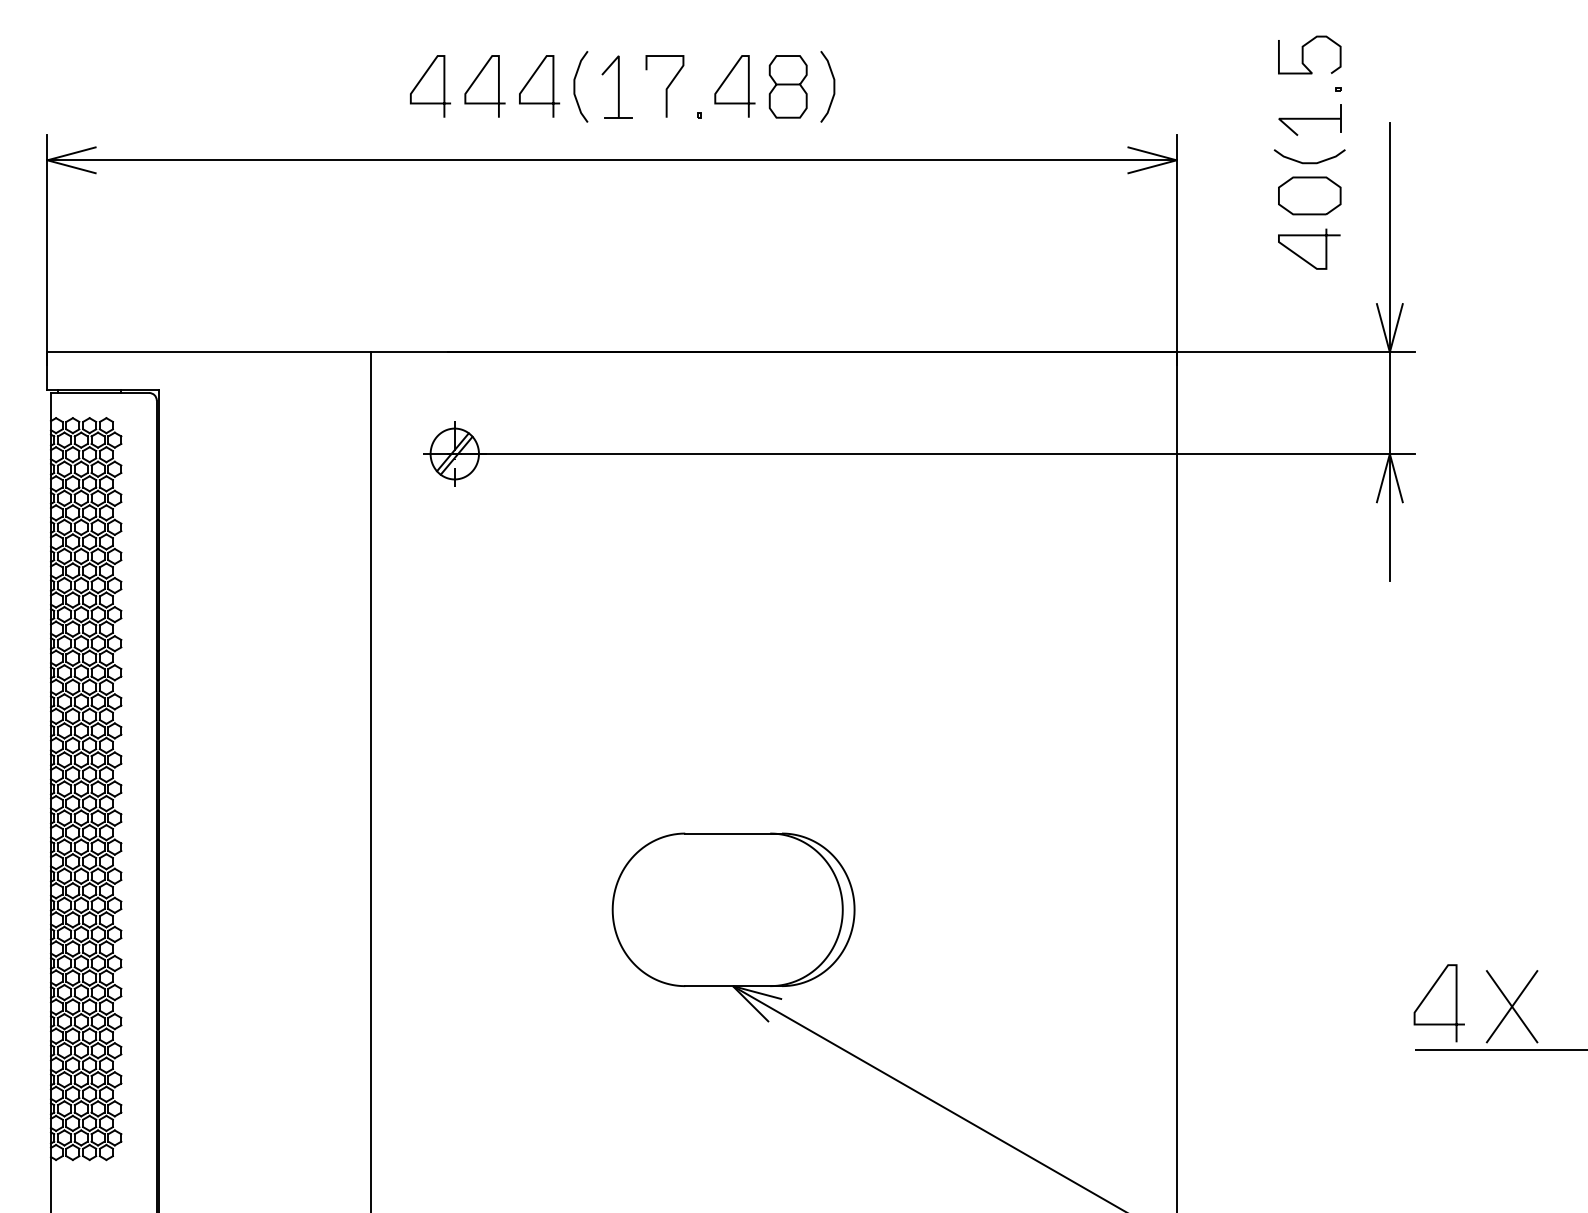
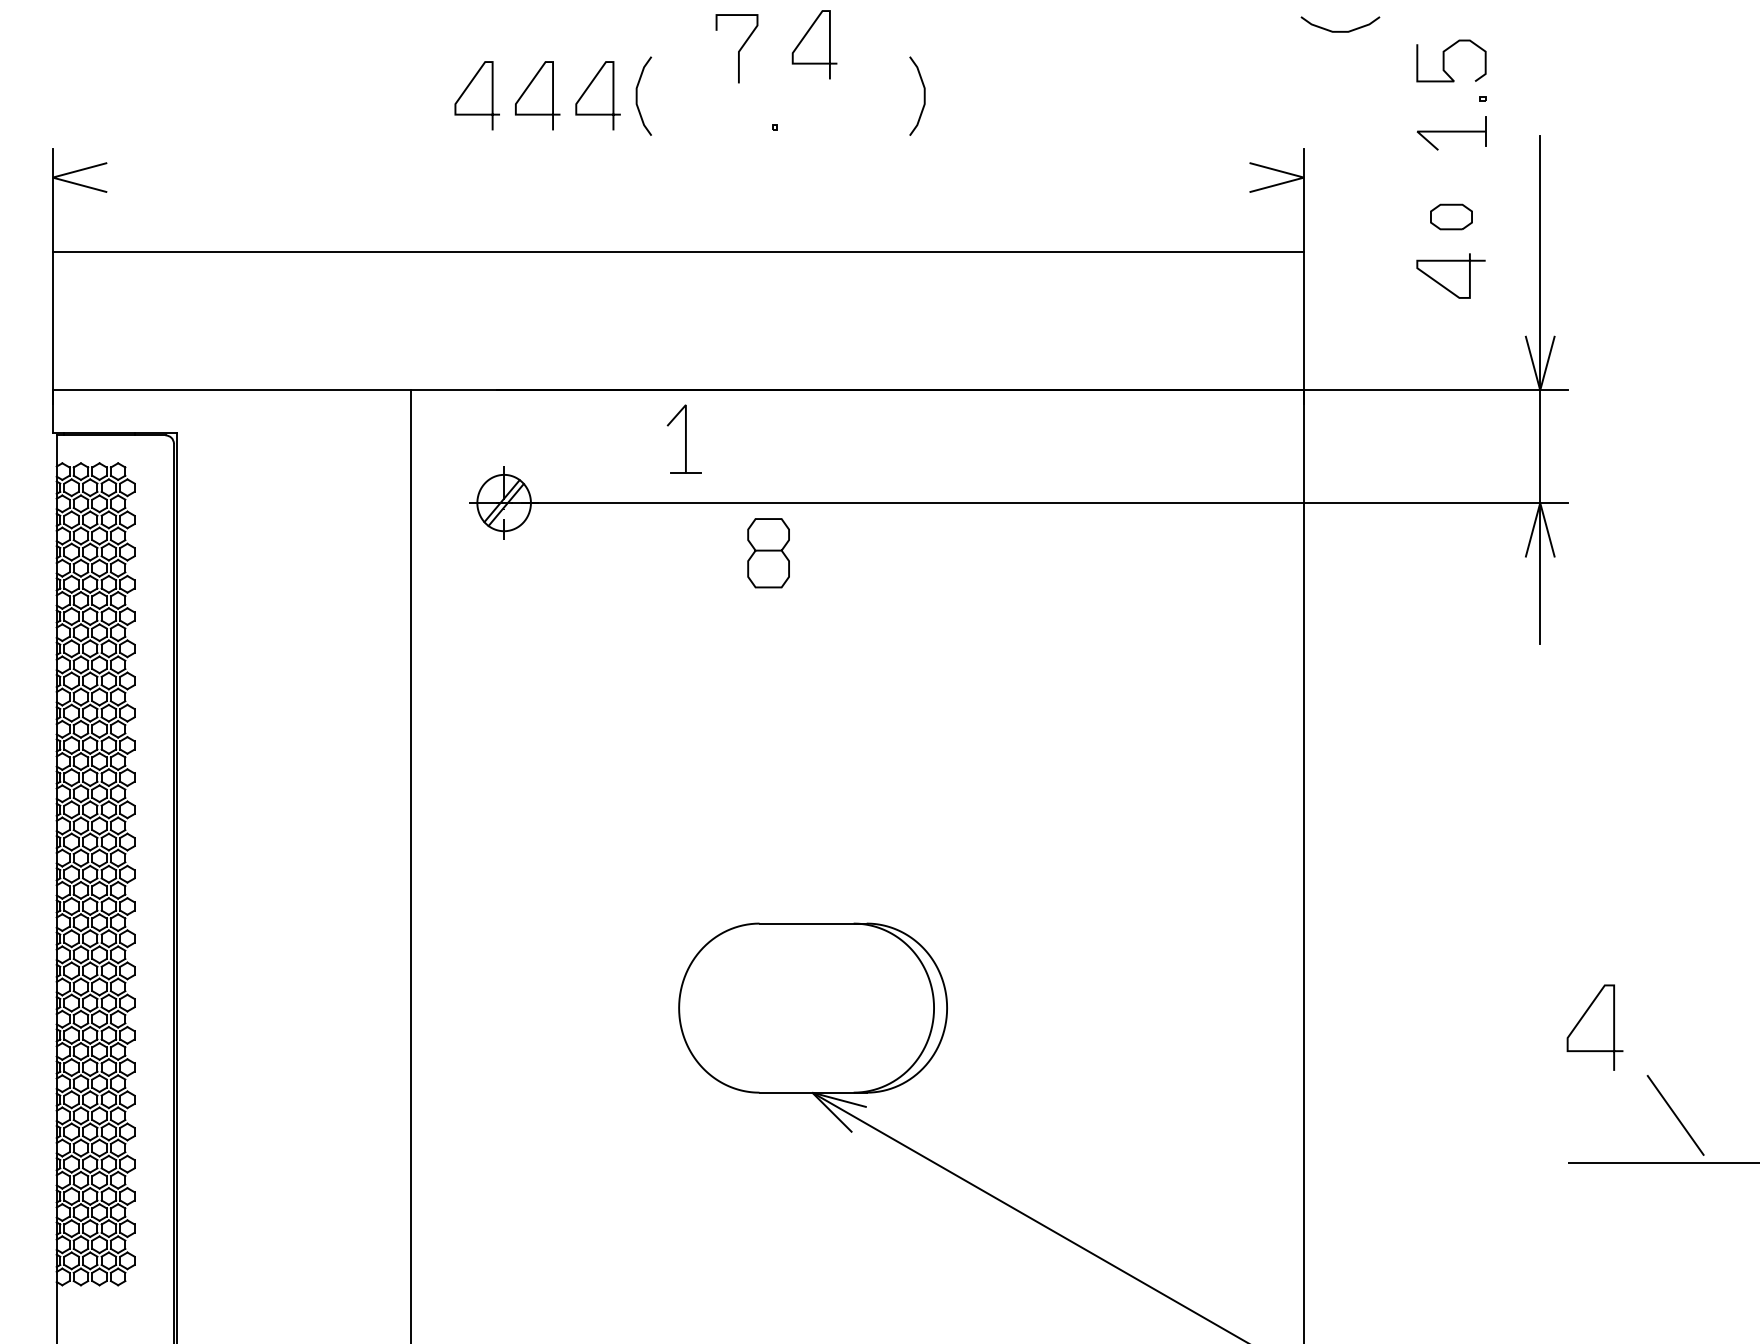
curve: (725, 80) -> (804, 38), moved
curve: (788, 85) -> (768, 551), moved
part: (616, 86) -> (683, 438), moved
curve: (666, 88) -> (738, 50), moved
line: (611, 160) -> (677, 251), moved
curve: (1309, 162) -> (1340, 31), moved
part: (1309, 195) -> (1451, 216), size x0.6
curve: (1427, 996) -> (1581, 1020), moved
line: (1511, 1005) -> (1675, 1114), removed

